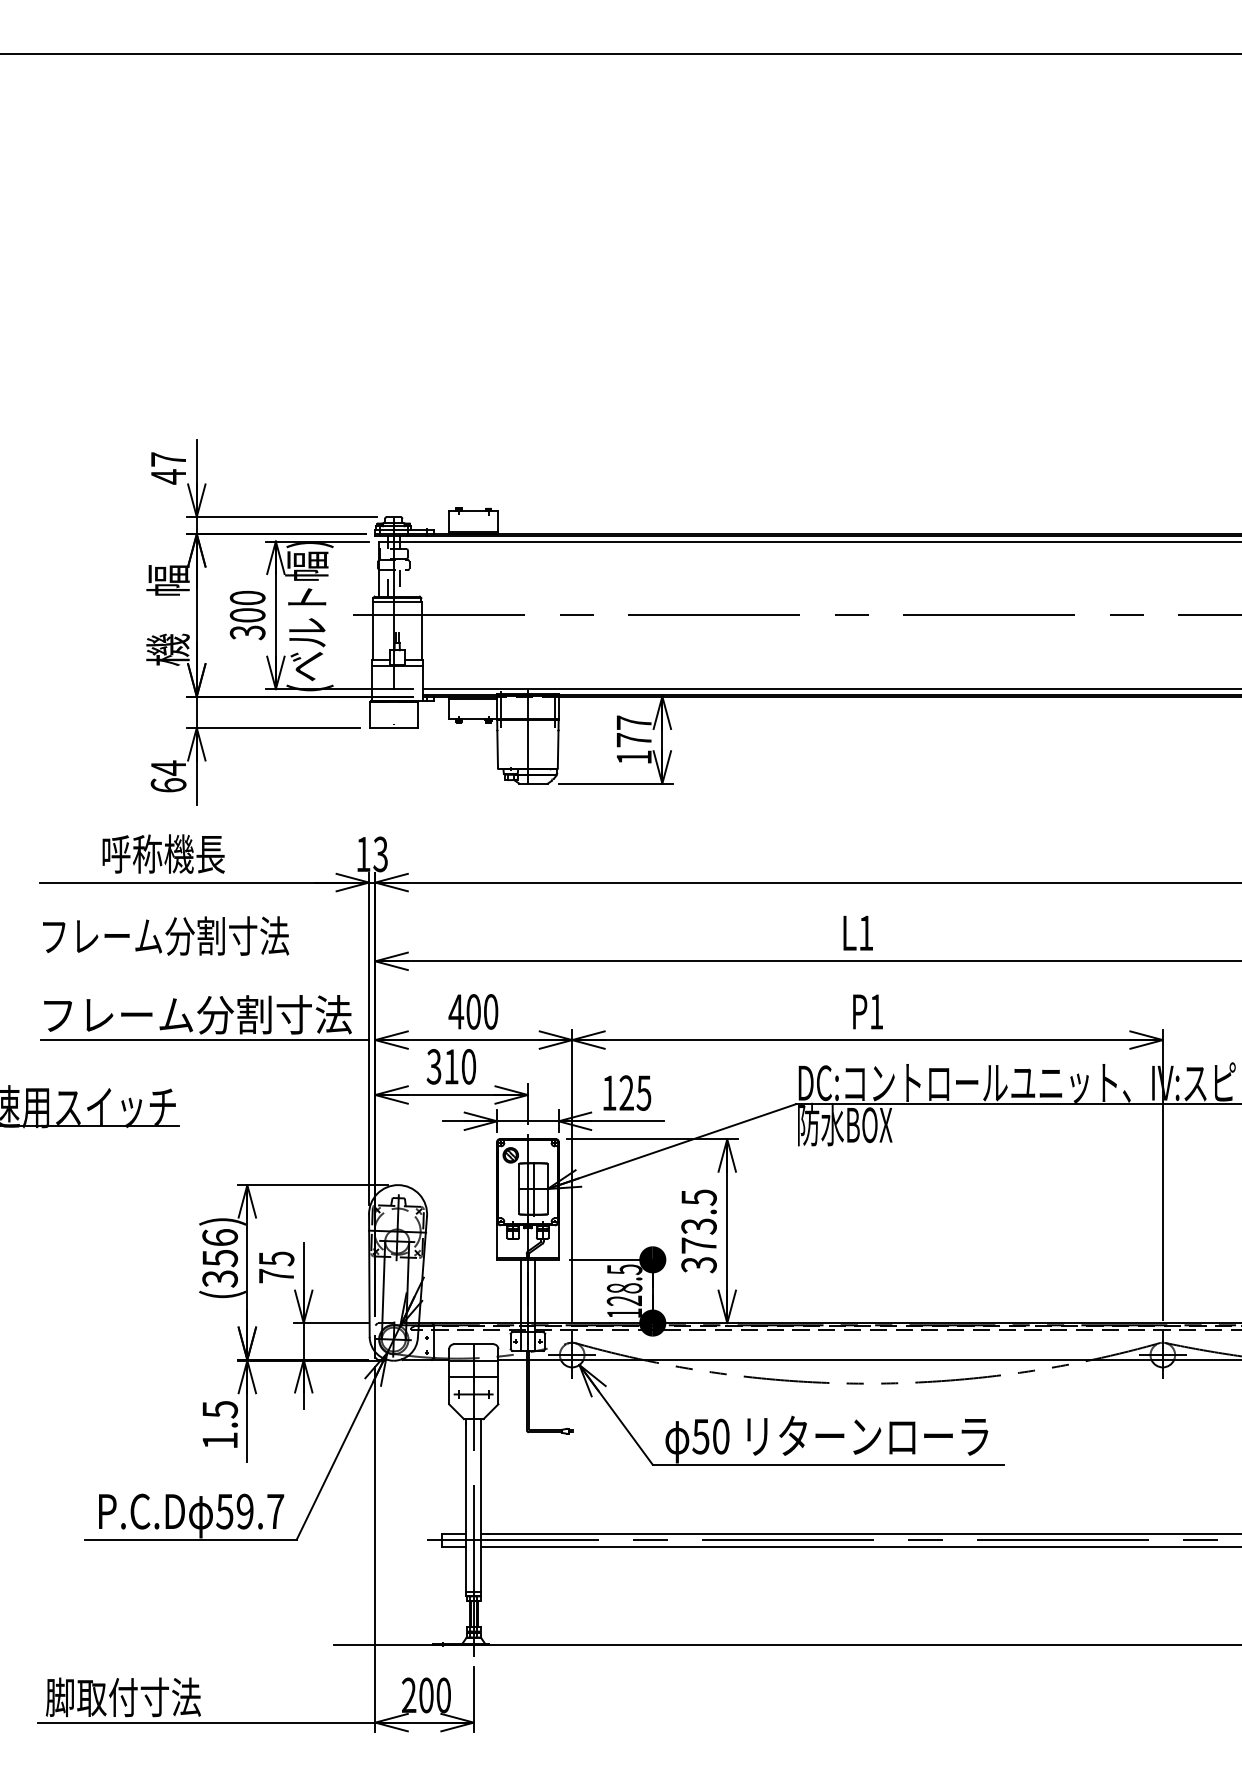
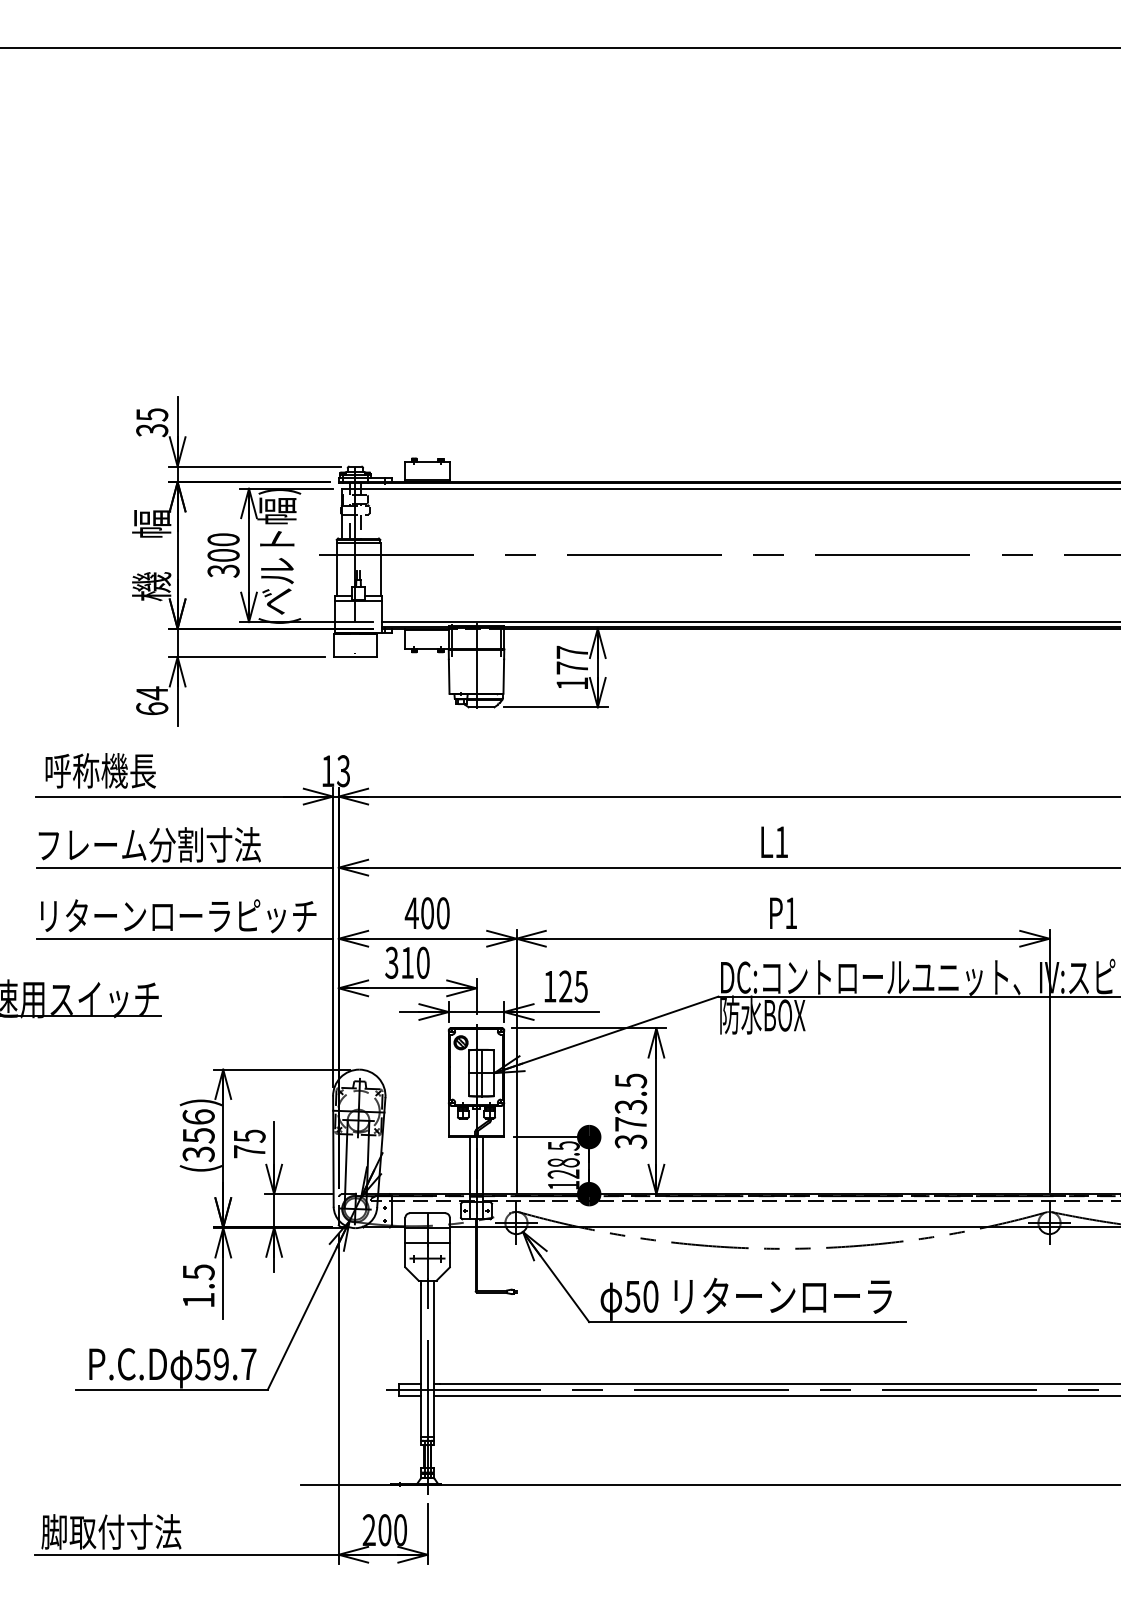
text: (168, 468) -> (152, 422), 47 -> 35
text: (163, 853) -> (100, 770), moved
line: (204, 961) -> (184, 867), added
text: (197, 1014) -> (178, 915), フレーム分割寸法 -> リターンローラピッチ

